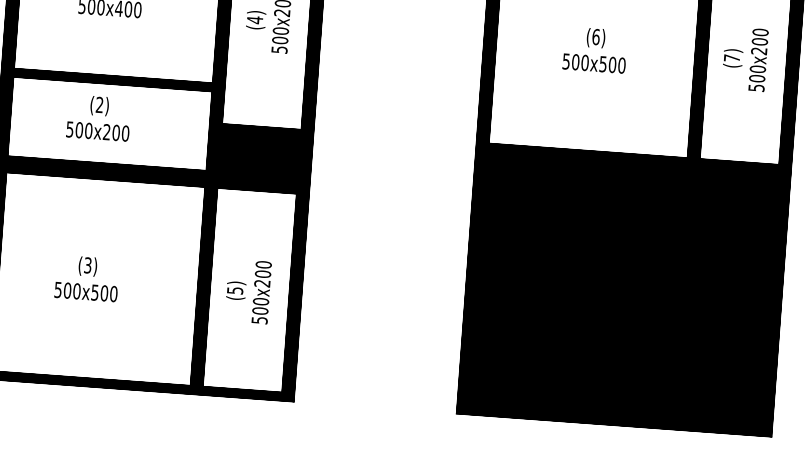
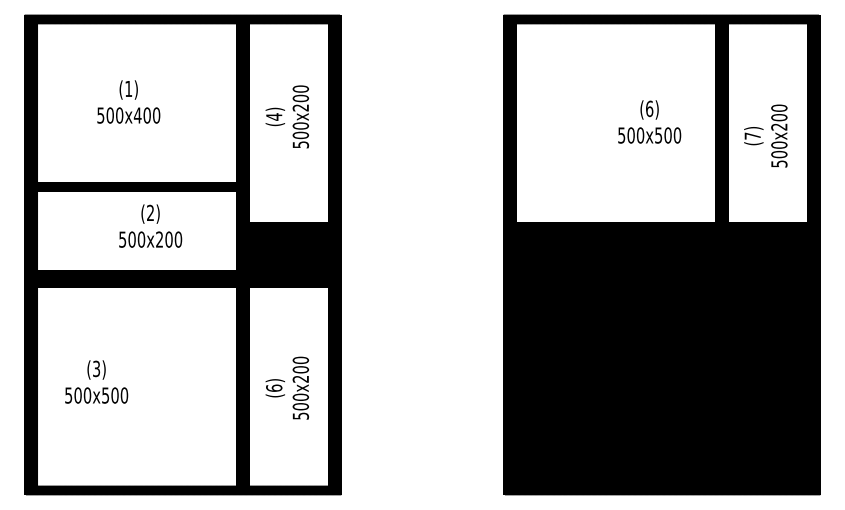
text: (595, 49) -> (649, 121), moved
text: (744, 58) -> (765, 135), moved
text: (98, 117) -> (150, 225), moved
text: (86, 278) -> (96, 381), moved
text: (235, 289) -> (274, 387), (5) -> (6)

